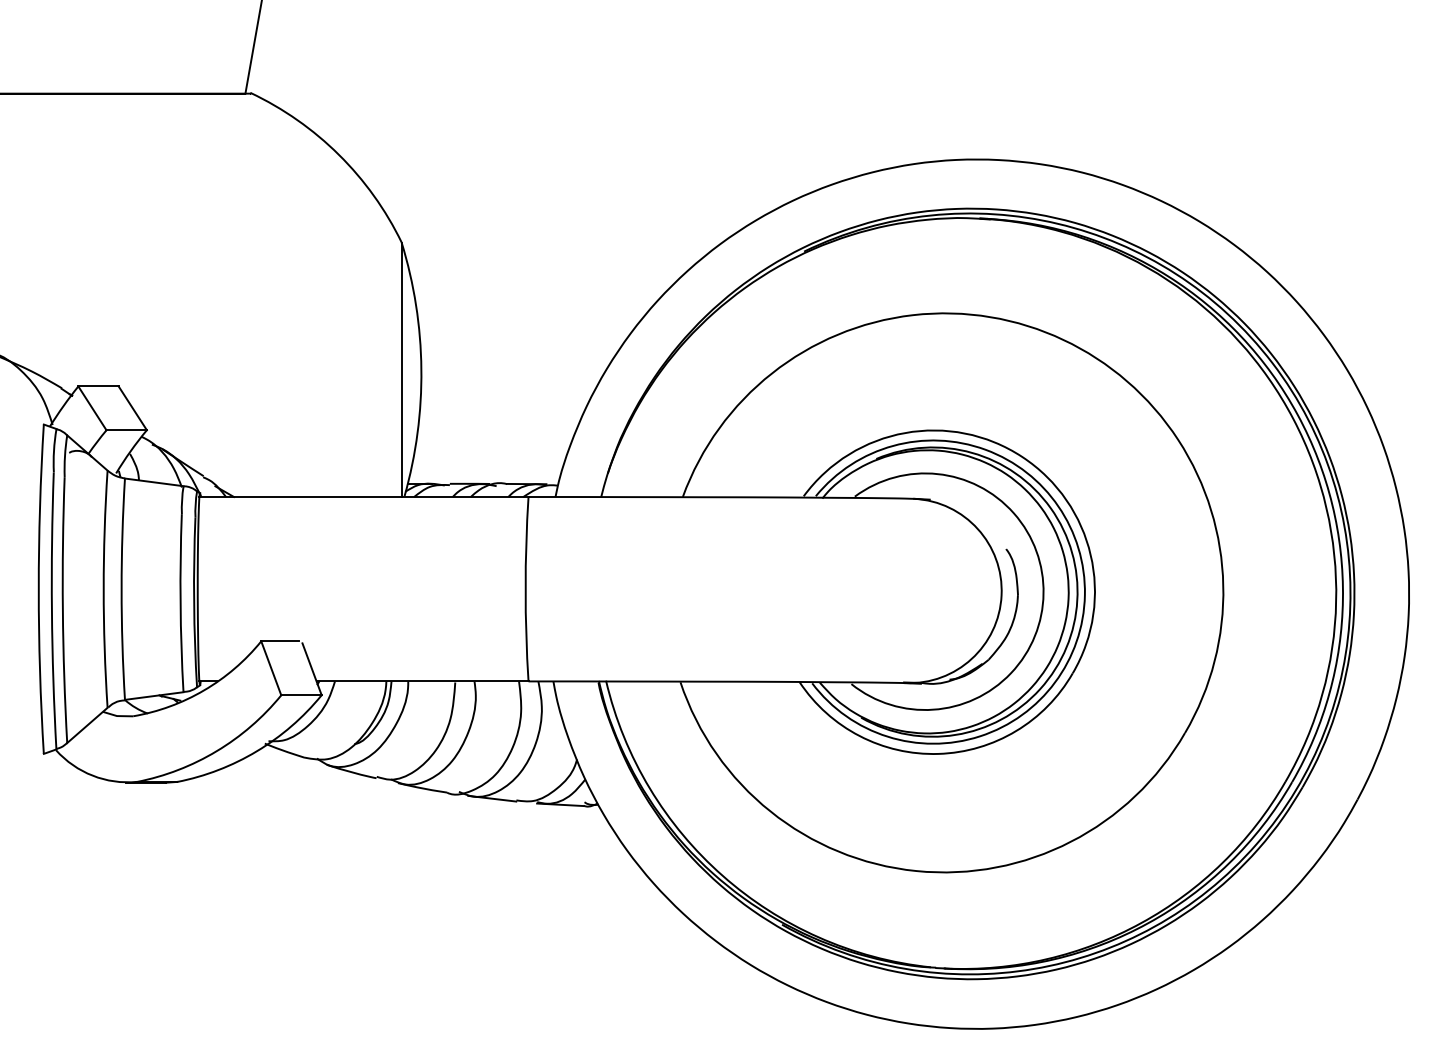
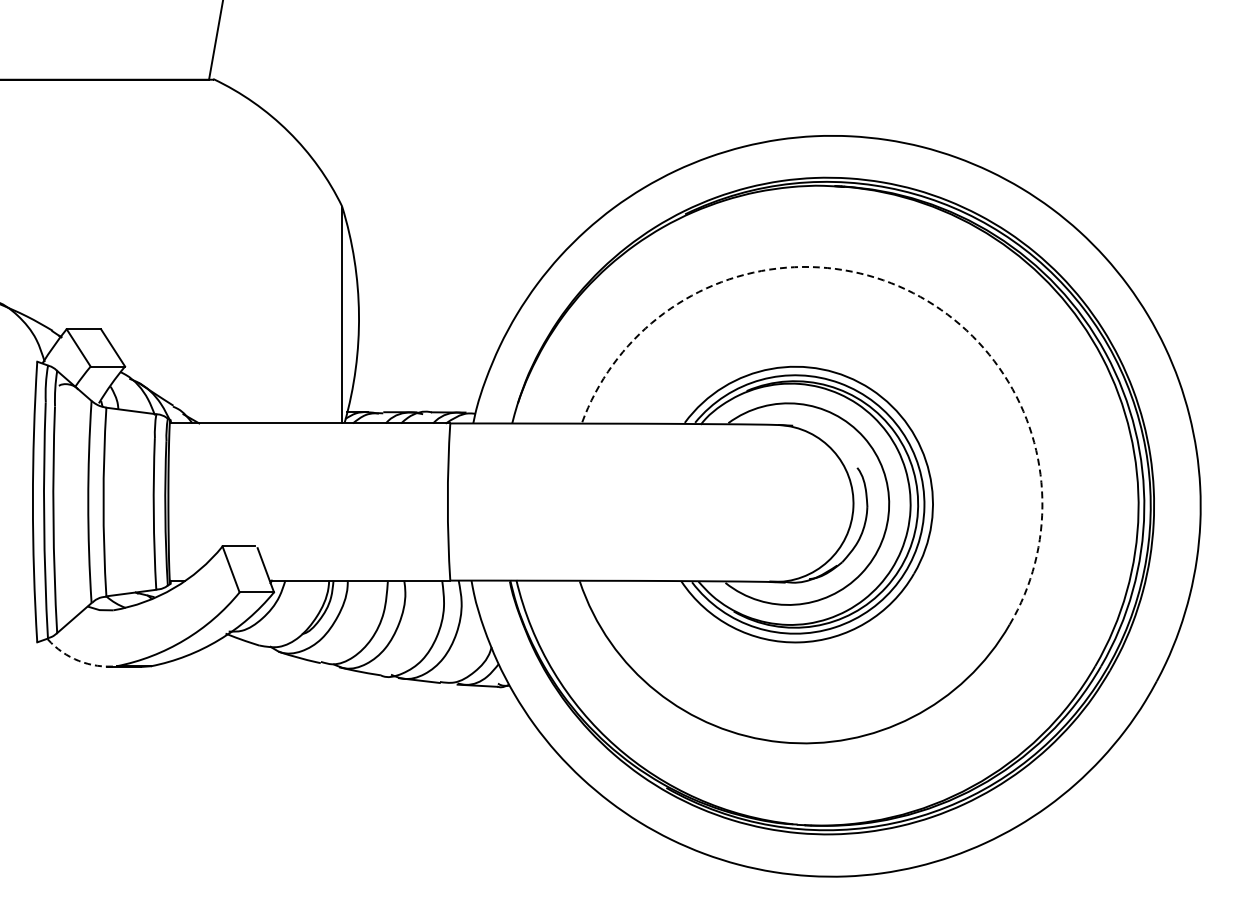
arc: (1063, 339) -> (906, 289), solid -> dashed
arc: (92, 775) -> (78, 660), solid -> dashed

